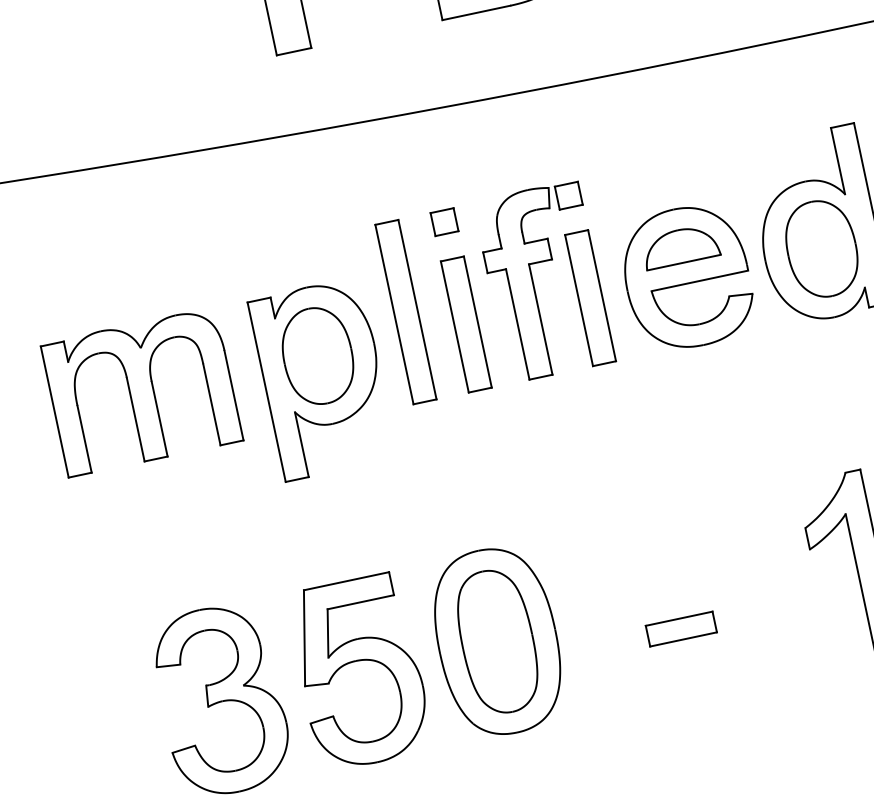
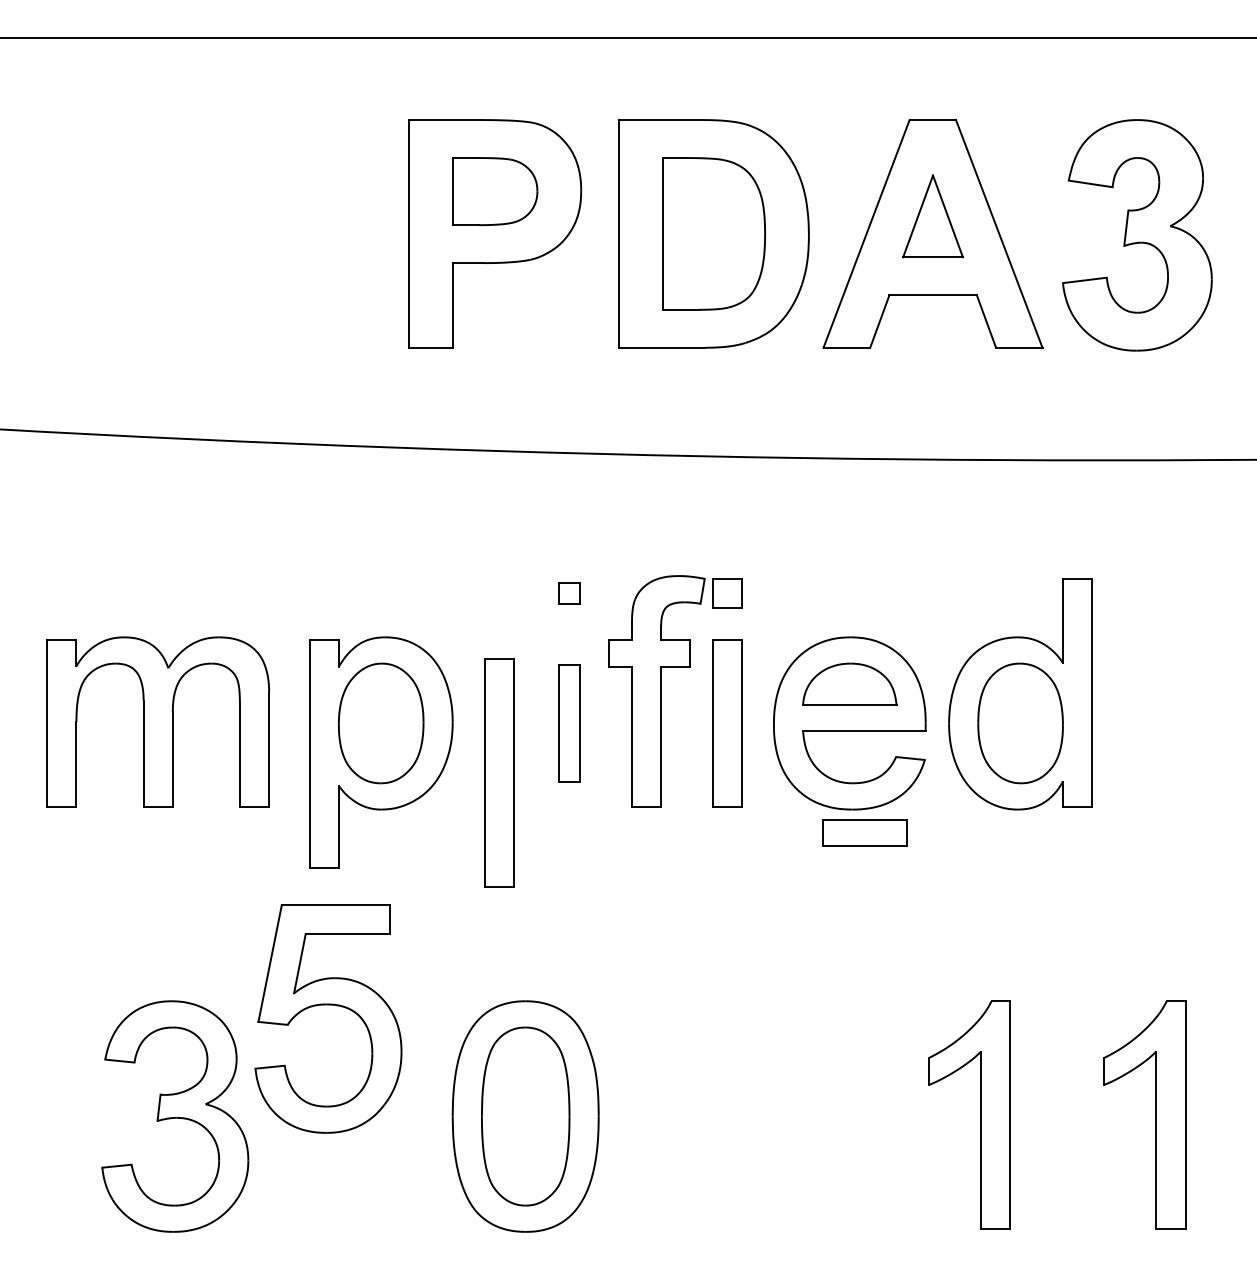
part: (444, 222) -> (569, 593), size x0.7
part: (405, 311) -> (499, 772), moved
part: (466, 324) -> (569, 723), size x0.7
part: (680, 629) -> (864, 832), moved
part: (357, 661) -> (328, 1005), moved

